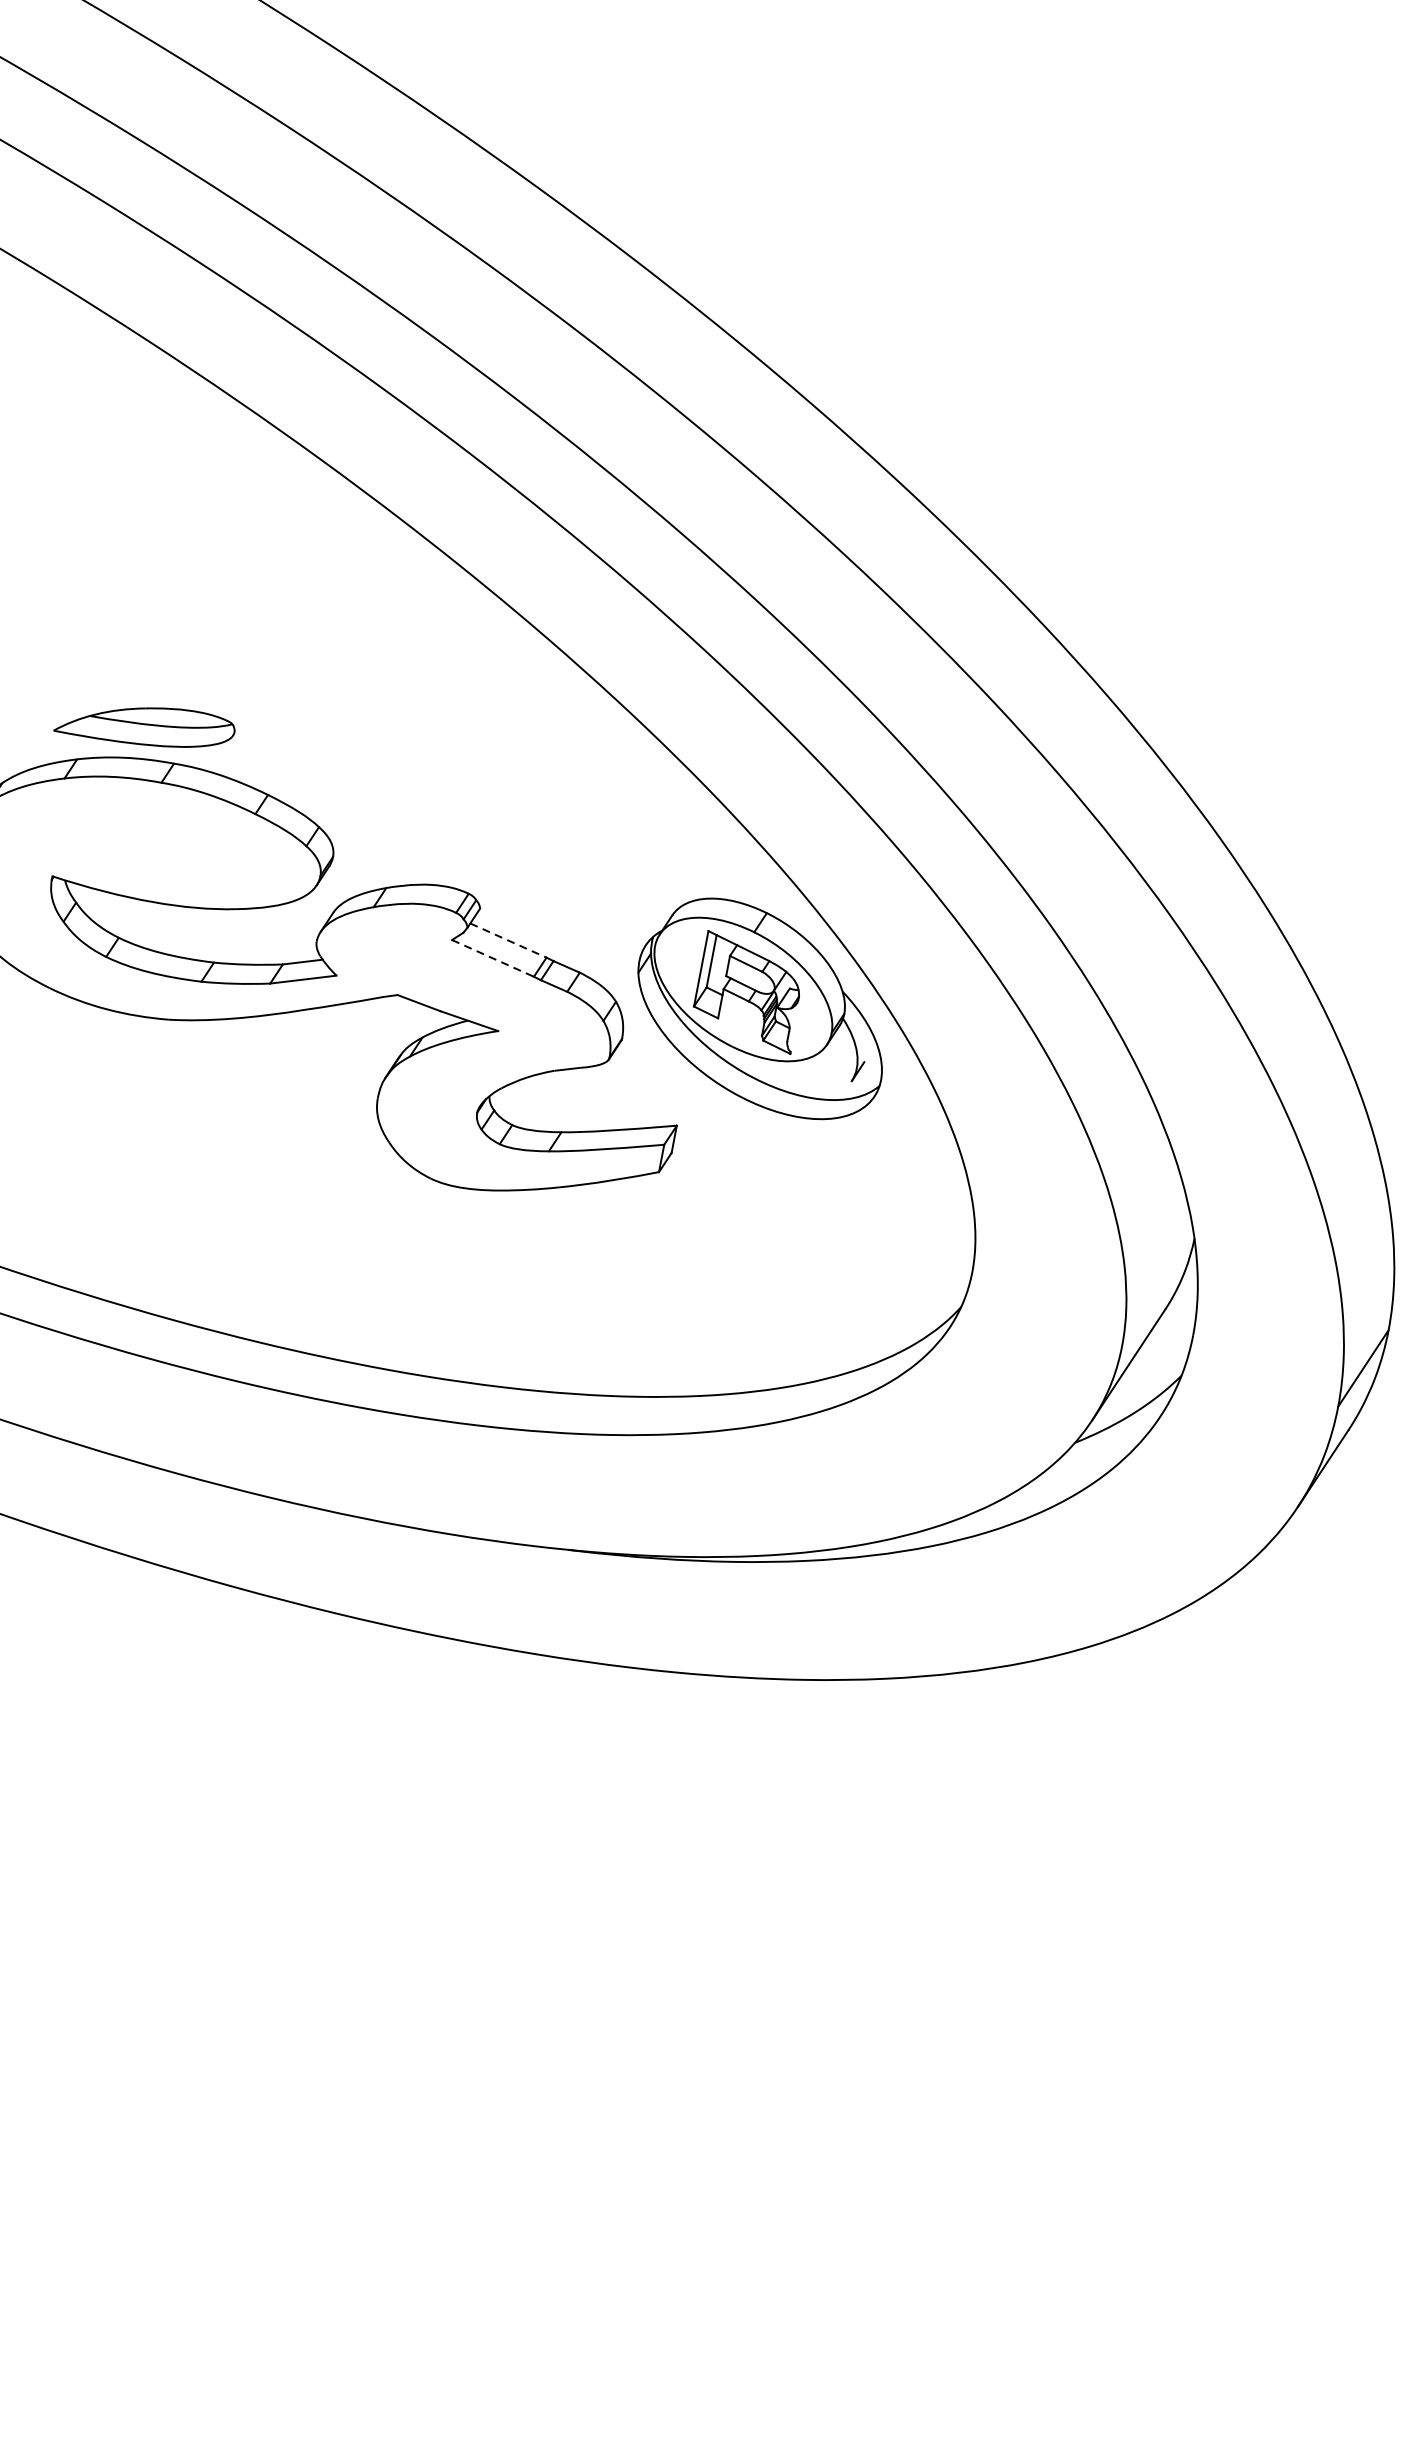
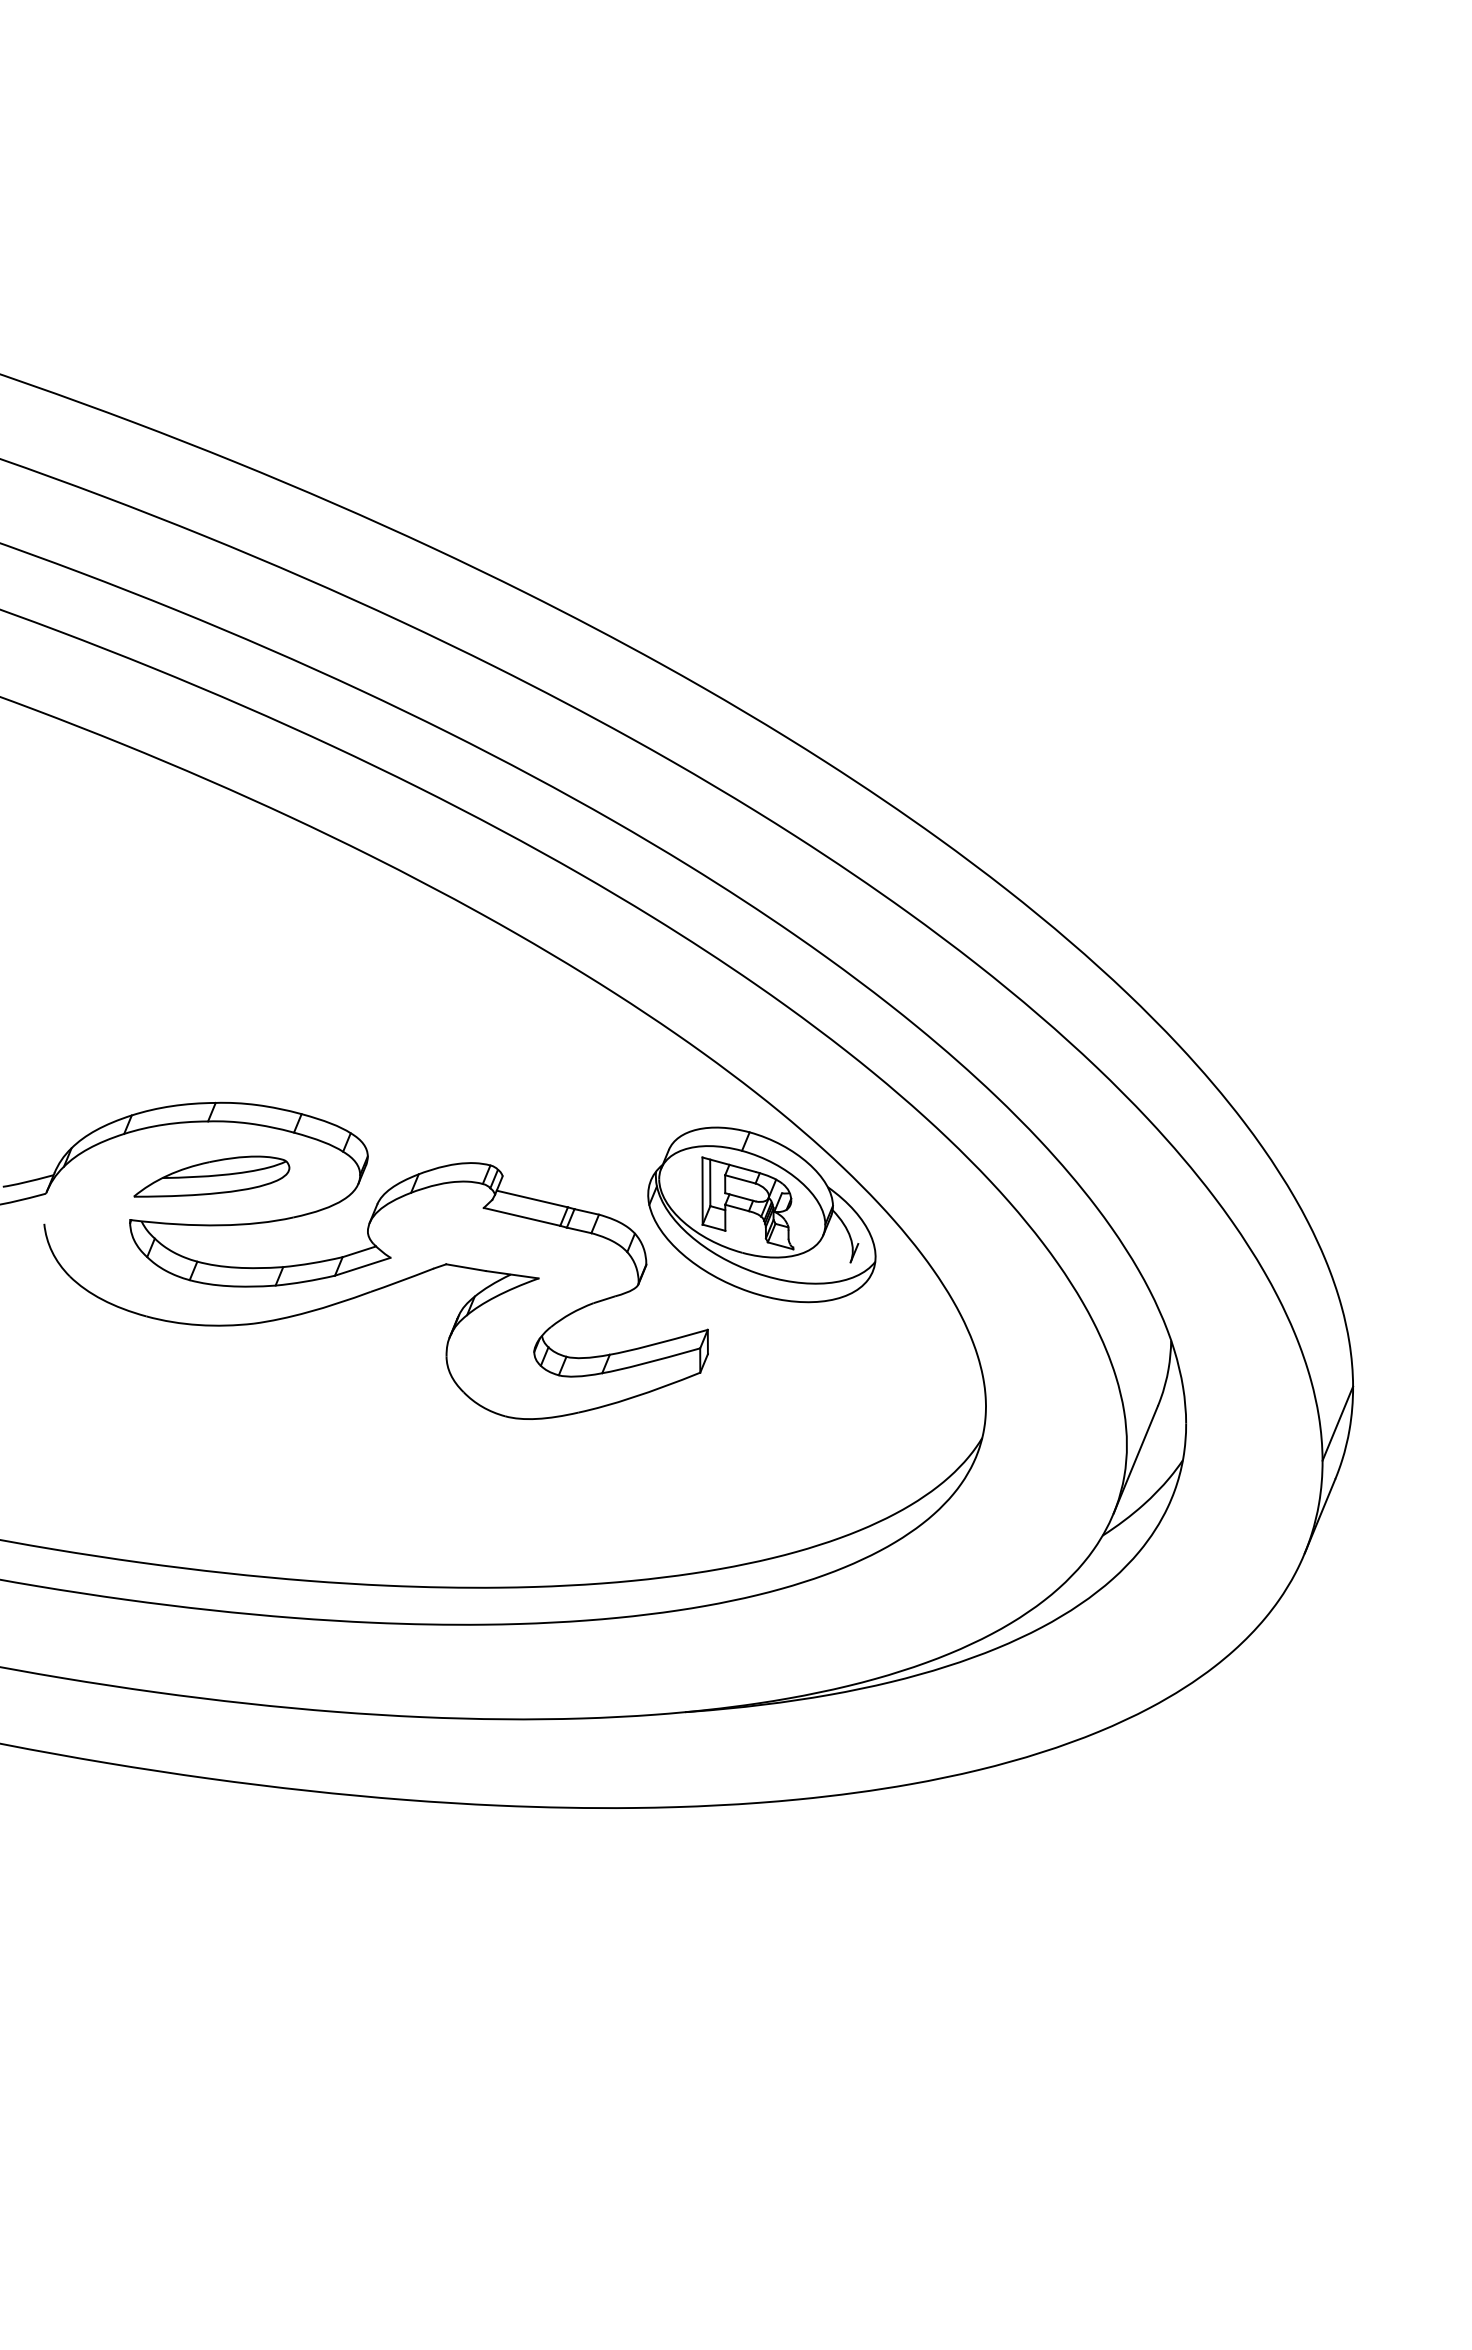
part: (145, 724) -> (211, 1176), moved
line: (508, 941) -> (532, 1199), dashed -> solid
line: (493, 959) -> (522, 1217), dashed -> solid

